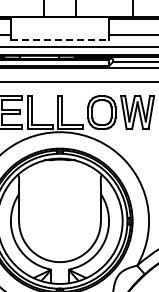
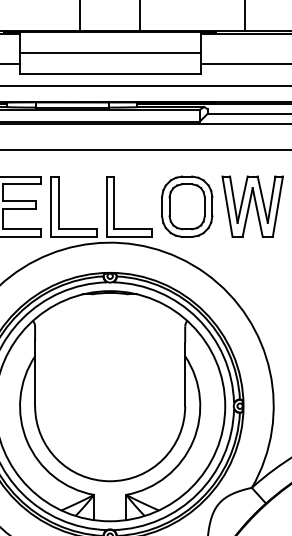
line: (59, 28) -> (109, 52), added
line: (60, 40) -> (111, 74), dashed -> solid

